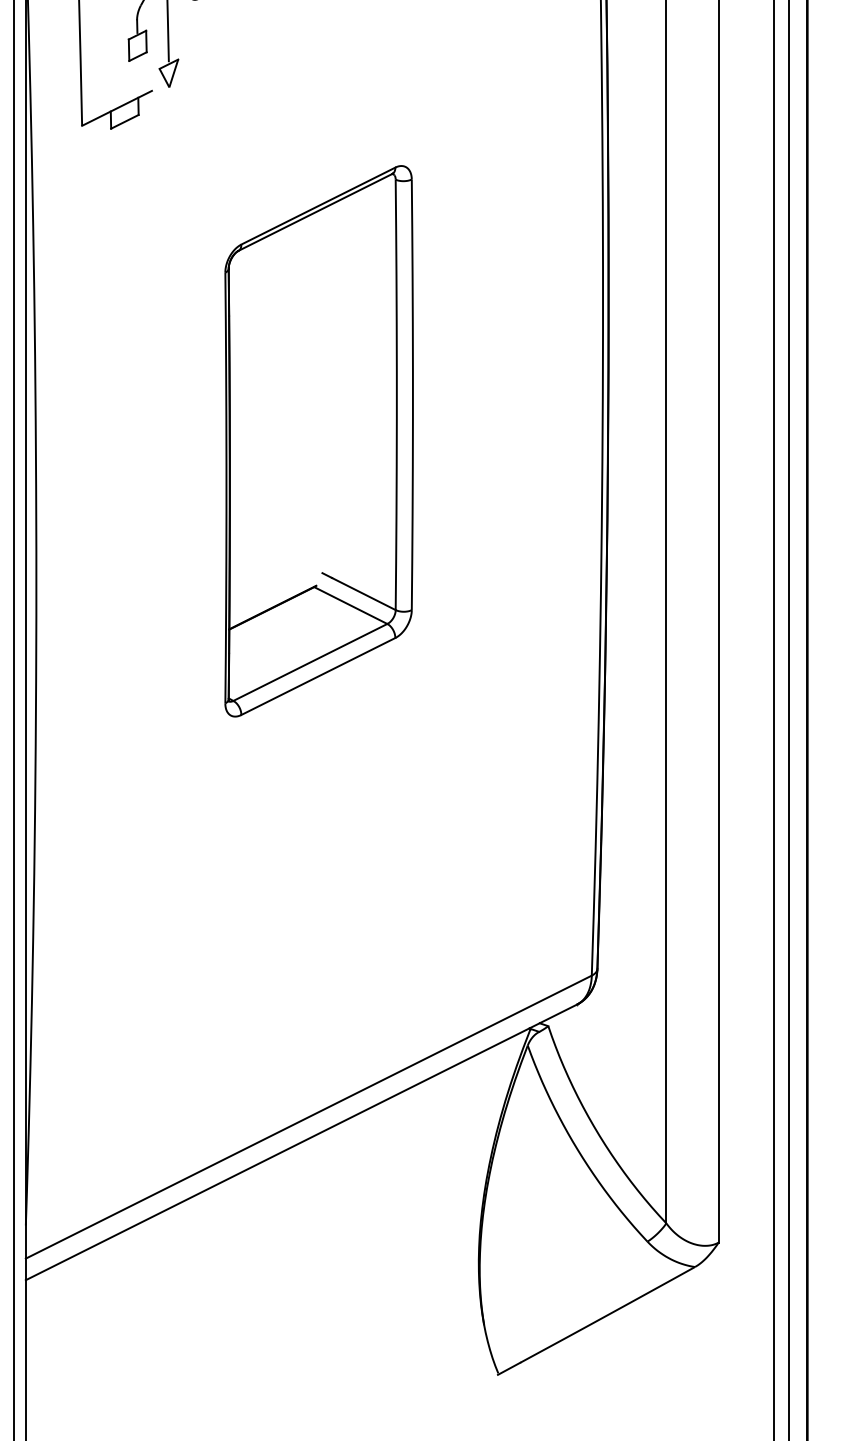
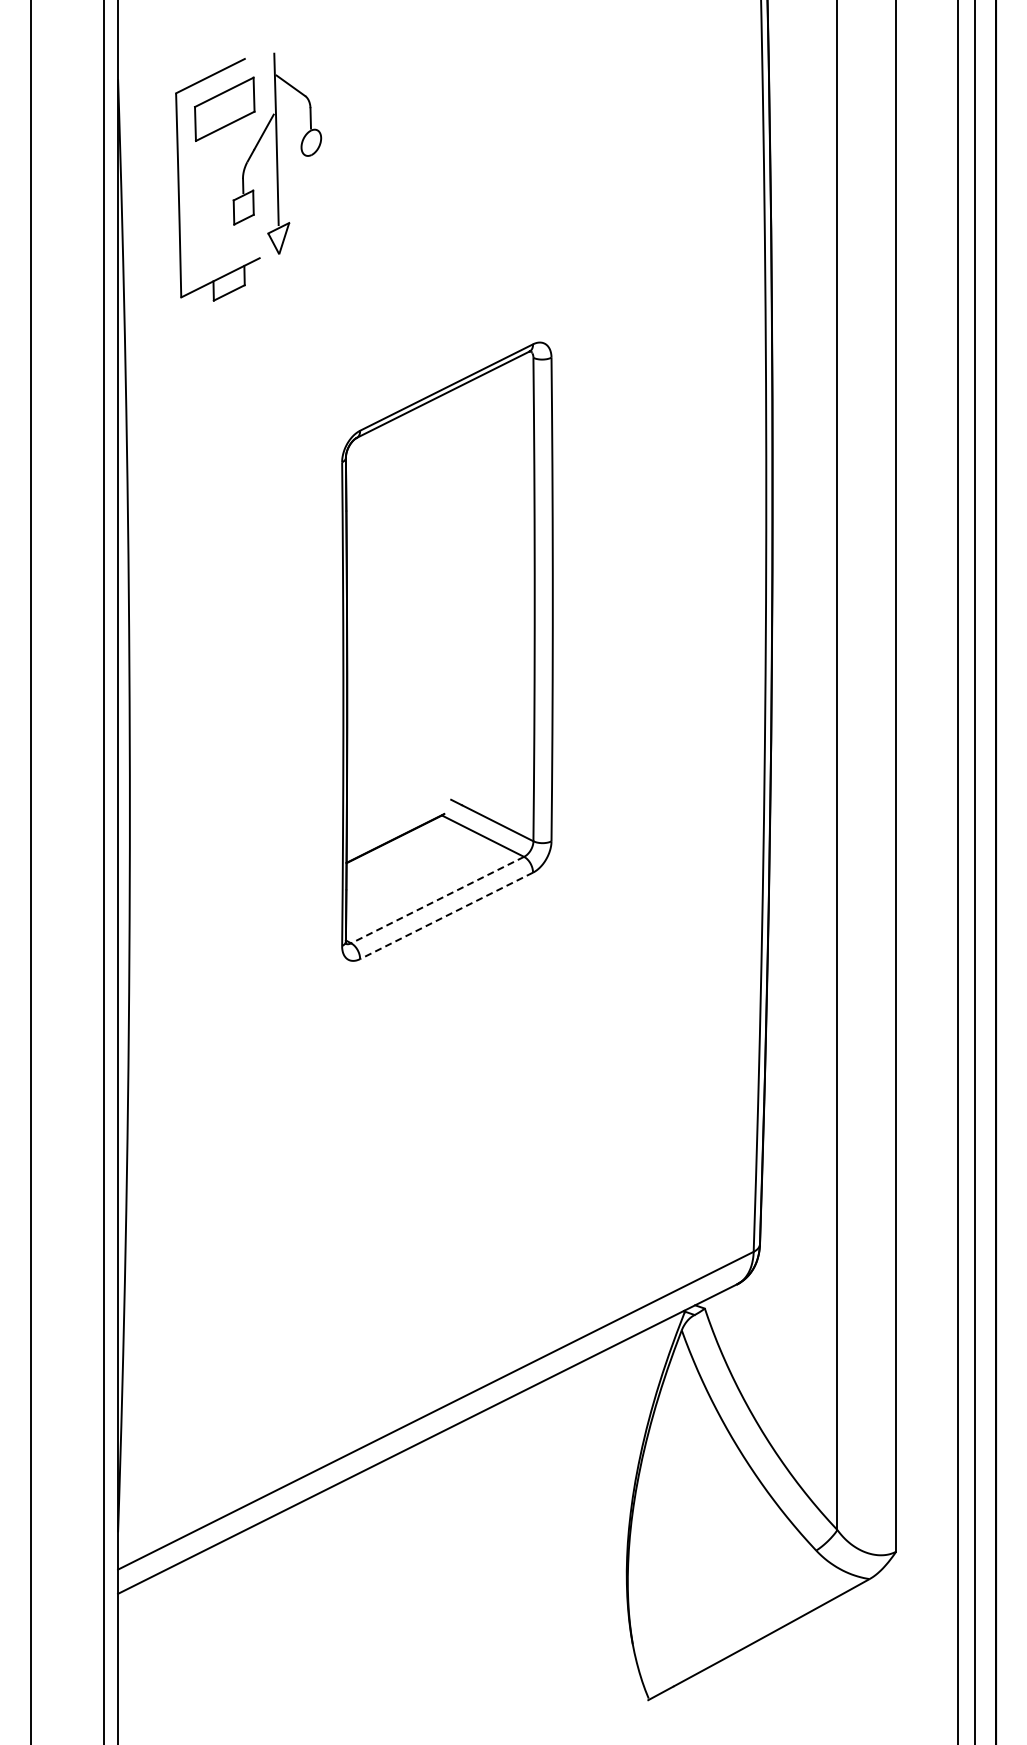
line: (310, 662) -> (437, 900), solid -> dashed
line: (318, 676) -> (446, 915), solid -> dashed

